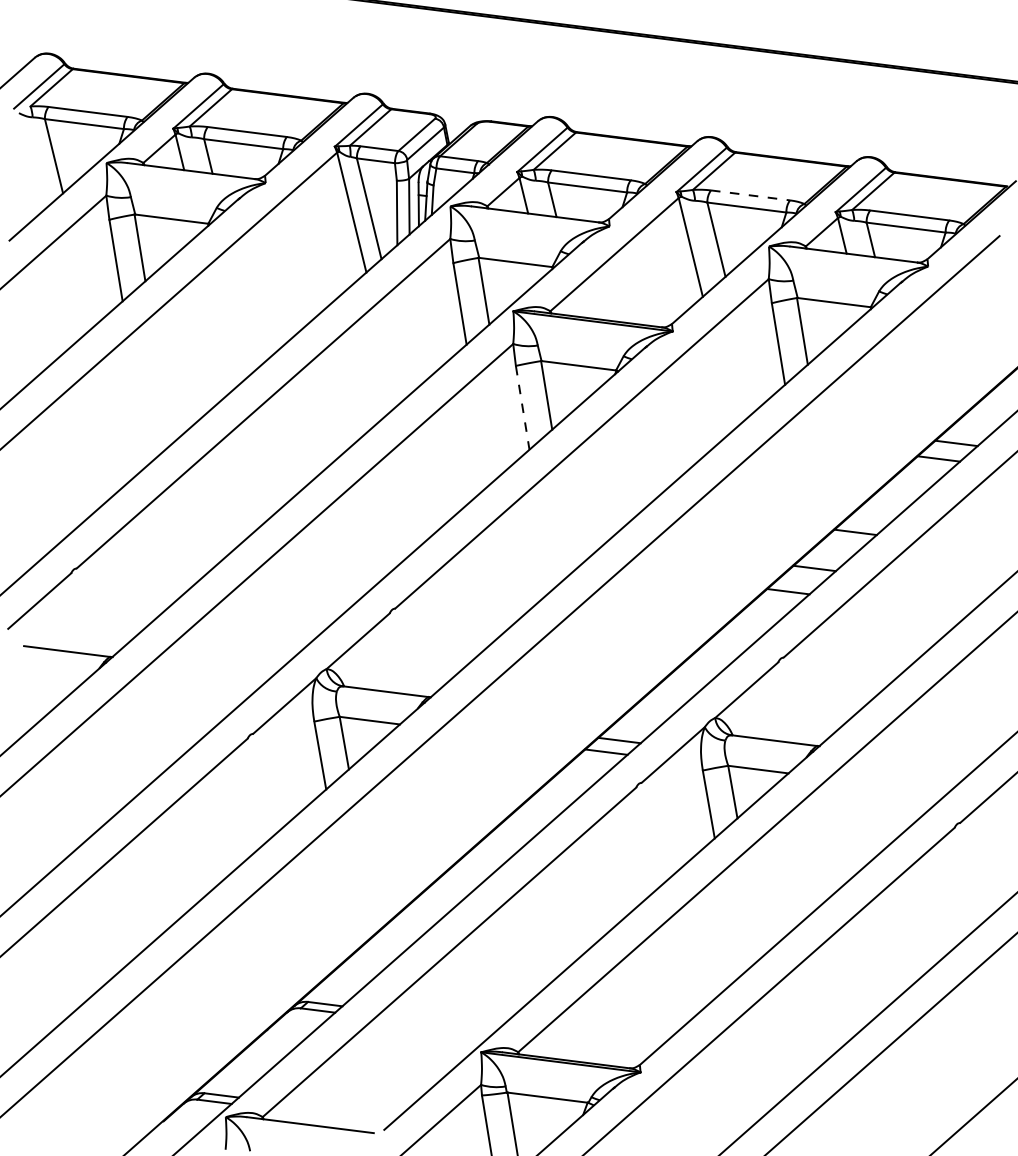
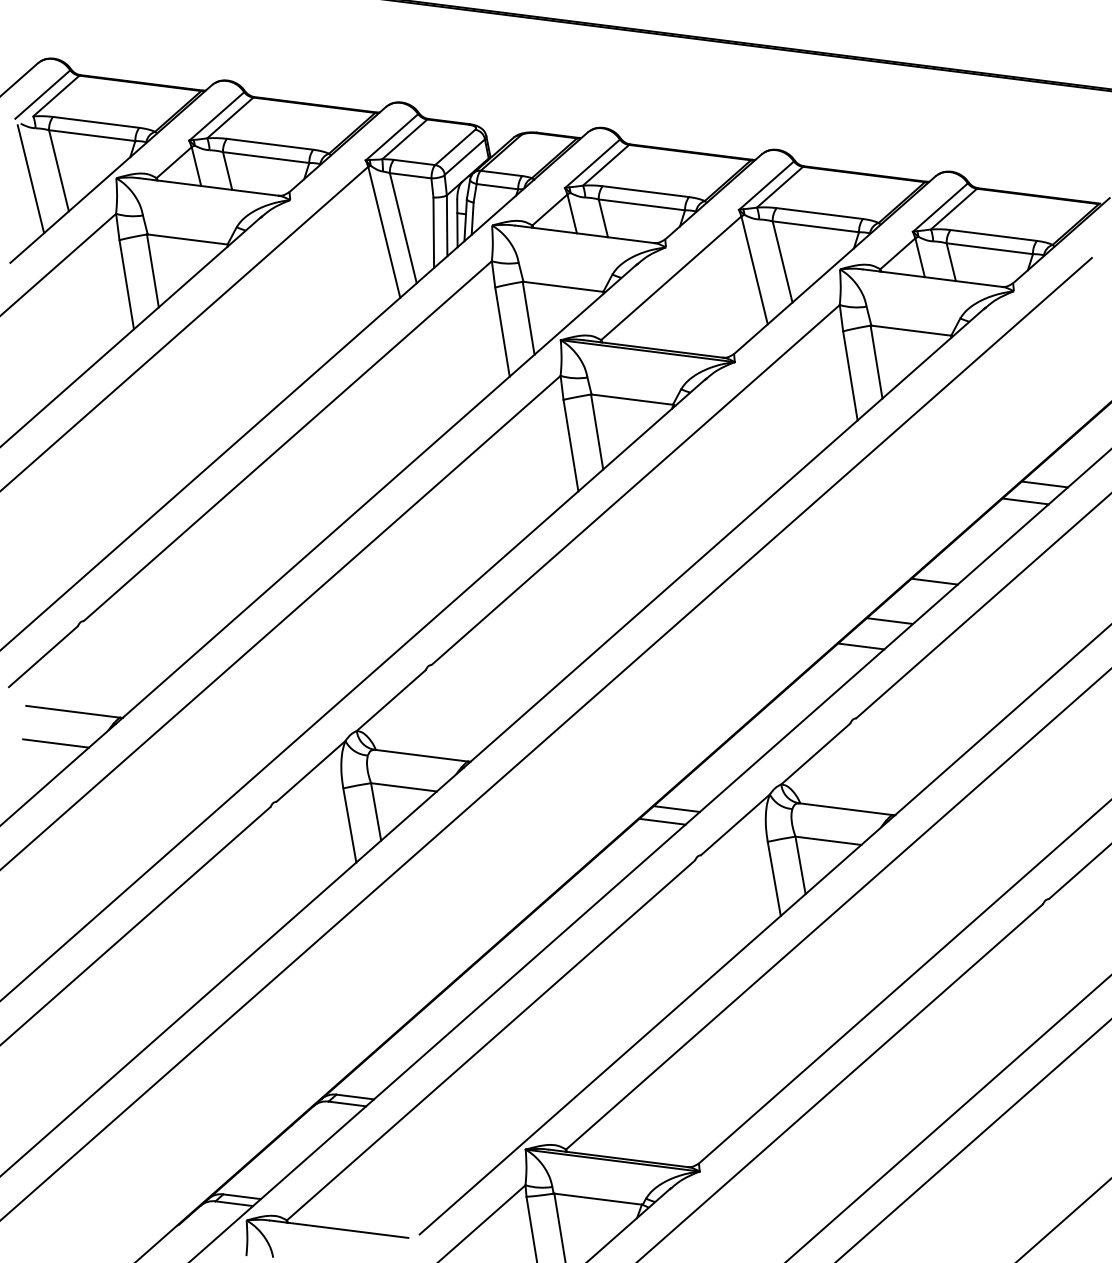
line: (28, 163) -> (31, 178), added
line: (750, 195) -> (819, 213), dashed -> solid
line: (522, 408) -> (570, 446), dashed -> solid
line: (51, 680) -> (56, 743), added

